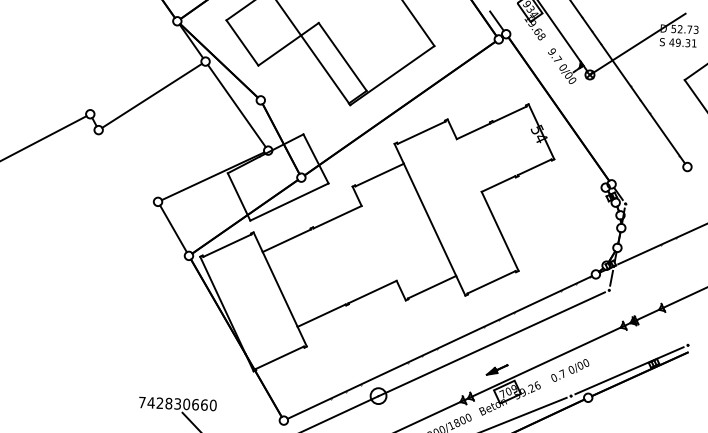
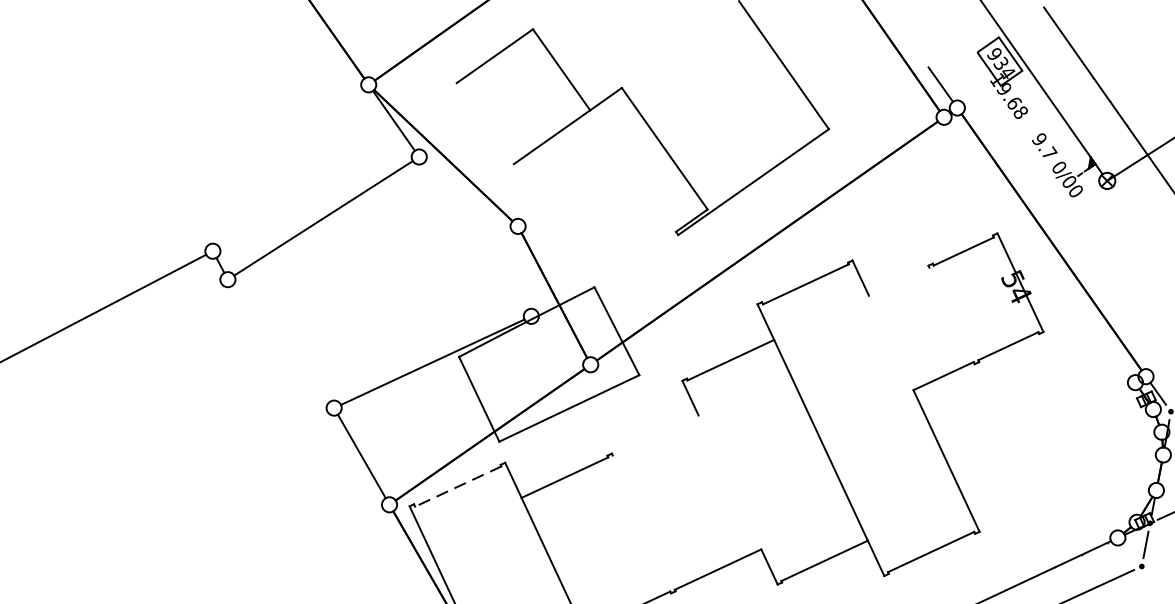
line: (242, 42) -> (485, 122), removed
line: (325, 69) -> (633, 171), removed
line: (236, 106) -> (474, 237), removed
line: (473, 131) -> (898, 282), removed
line: (337, 217) -> (655, 436), removed
line: (227, 245) -> (458, 486), solid -> dashed

